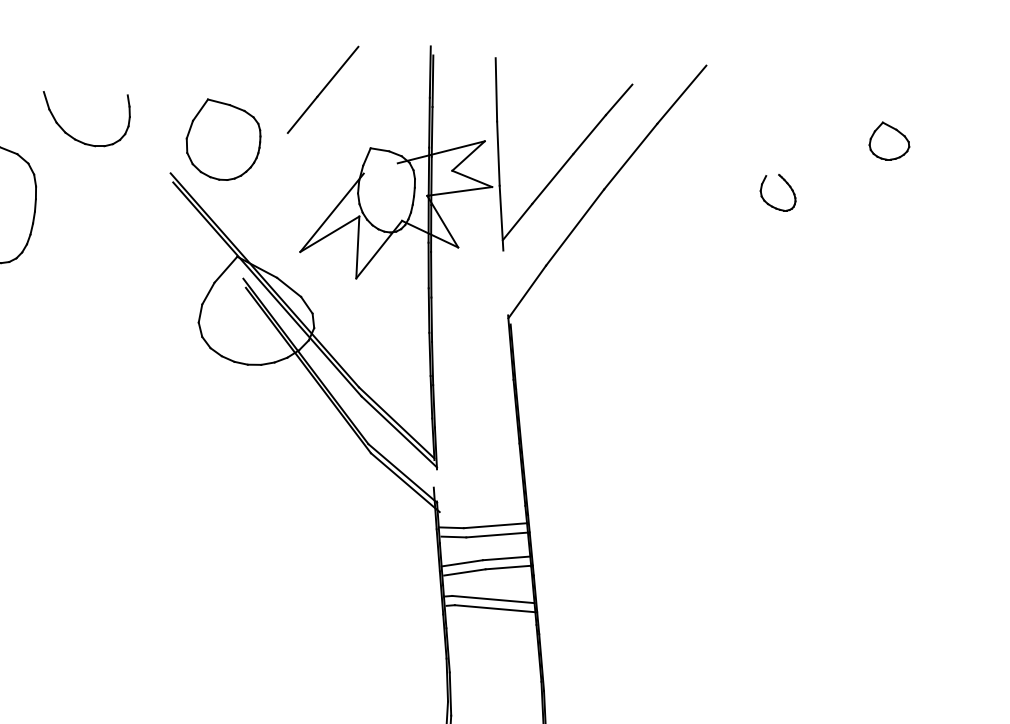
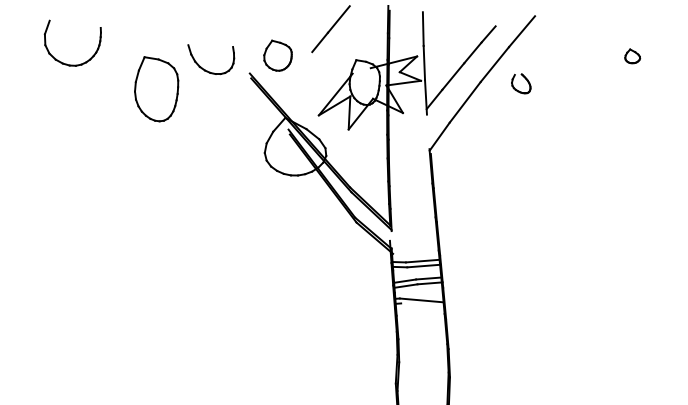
part: (76, 137) -> (205, 69), moved
part: (222, 139) -> (277, 55), size x0.7
part: (889, 141) -> (632, 56), size x0.7
part: (778, 192) -> (521, 83), moved
line: (494, 609) -> (422, 305), removed

